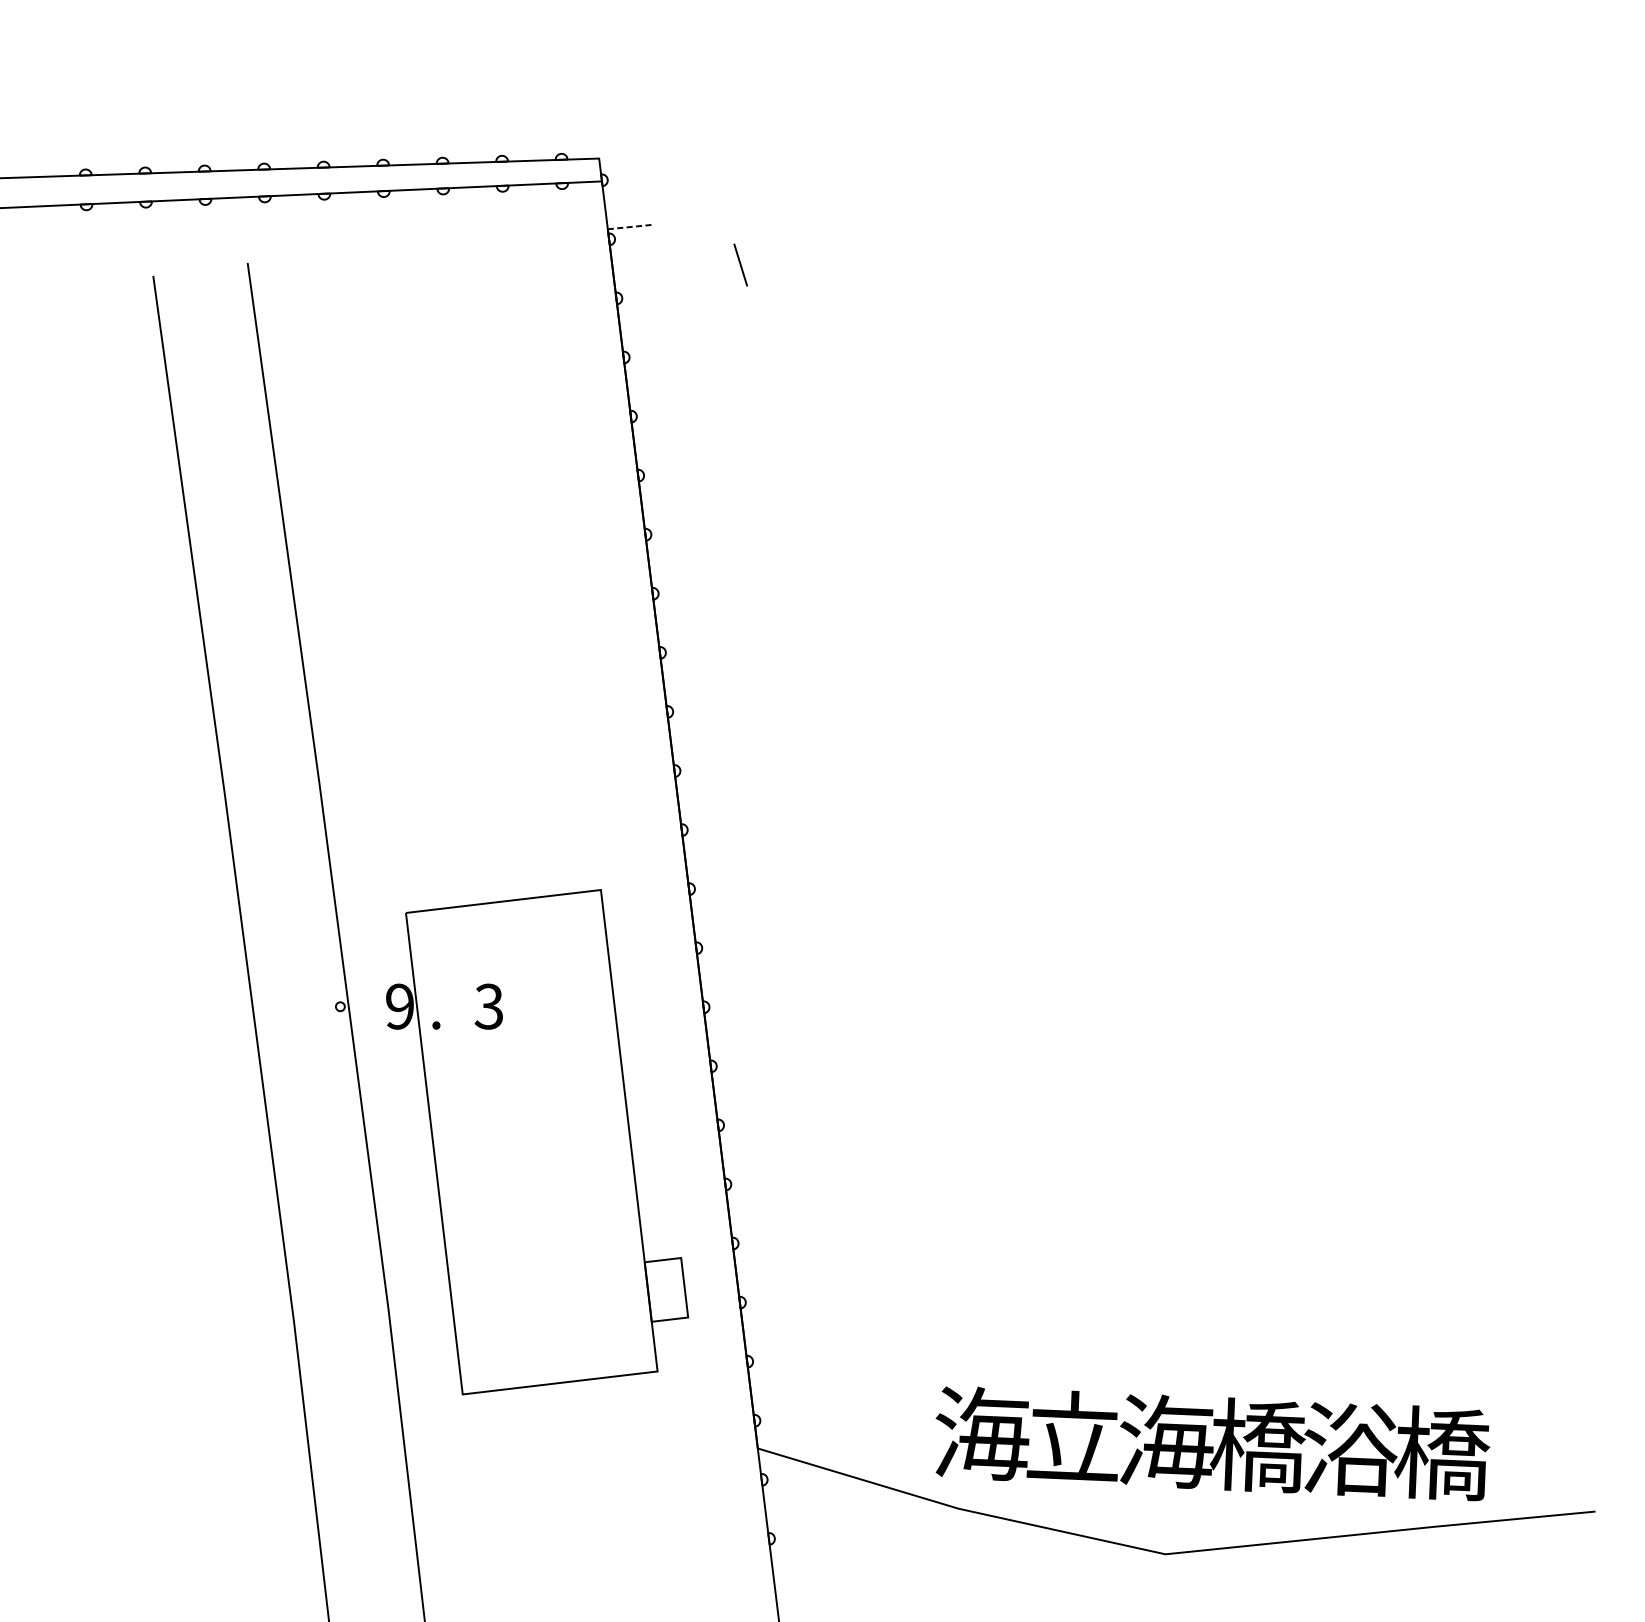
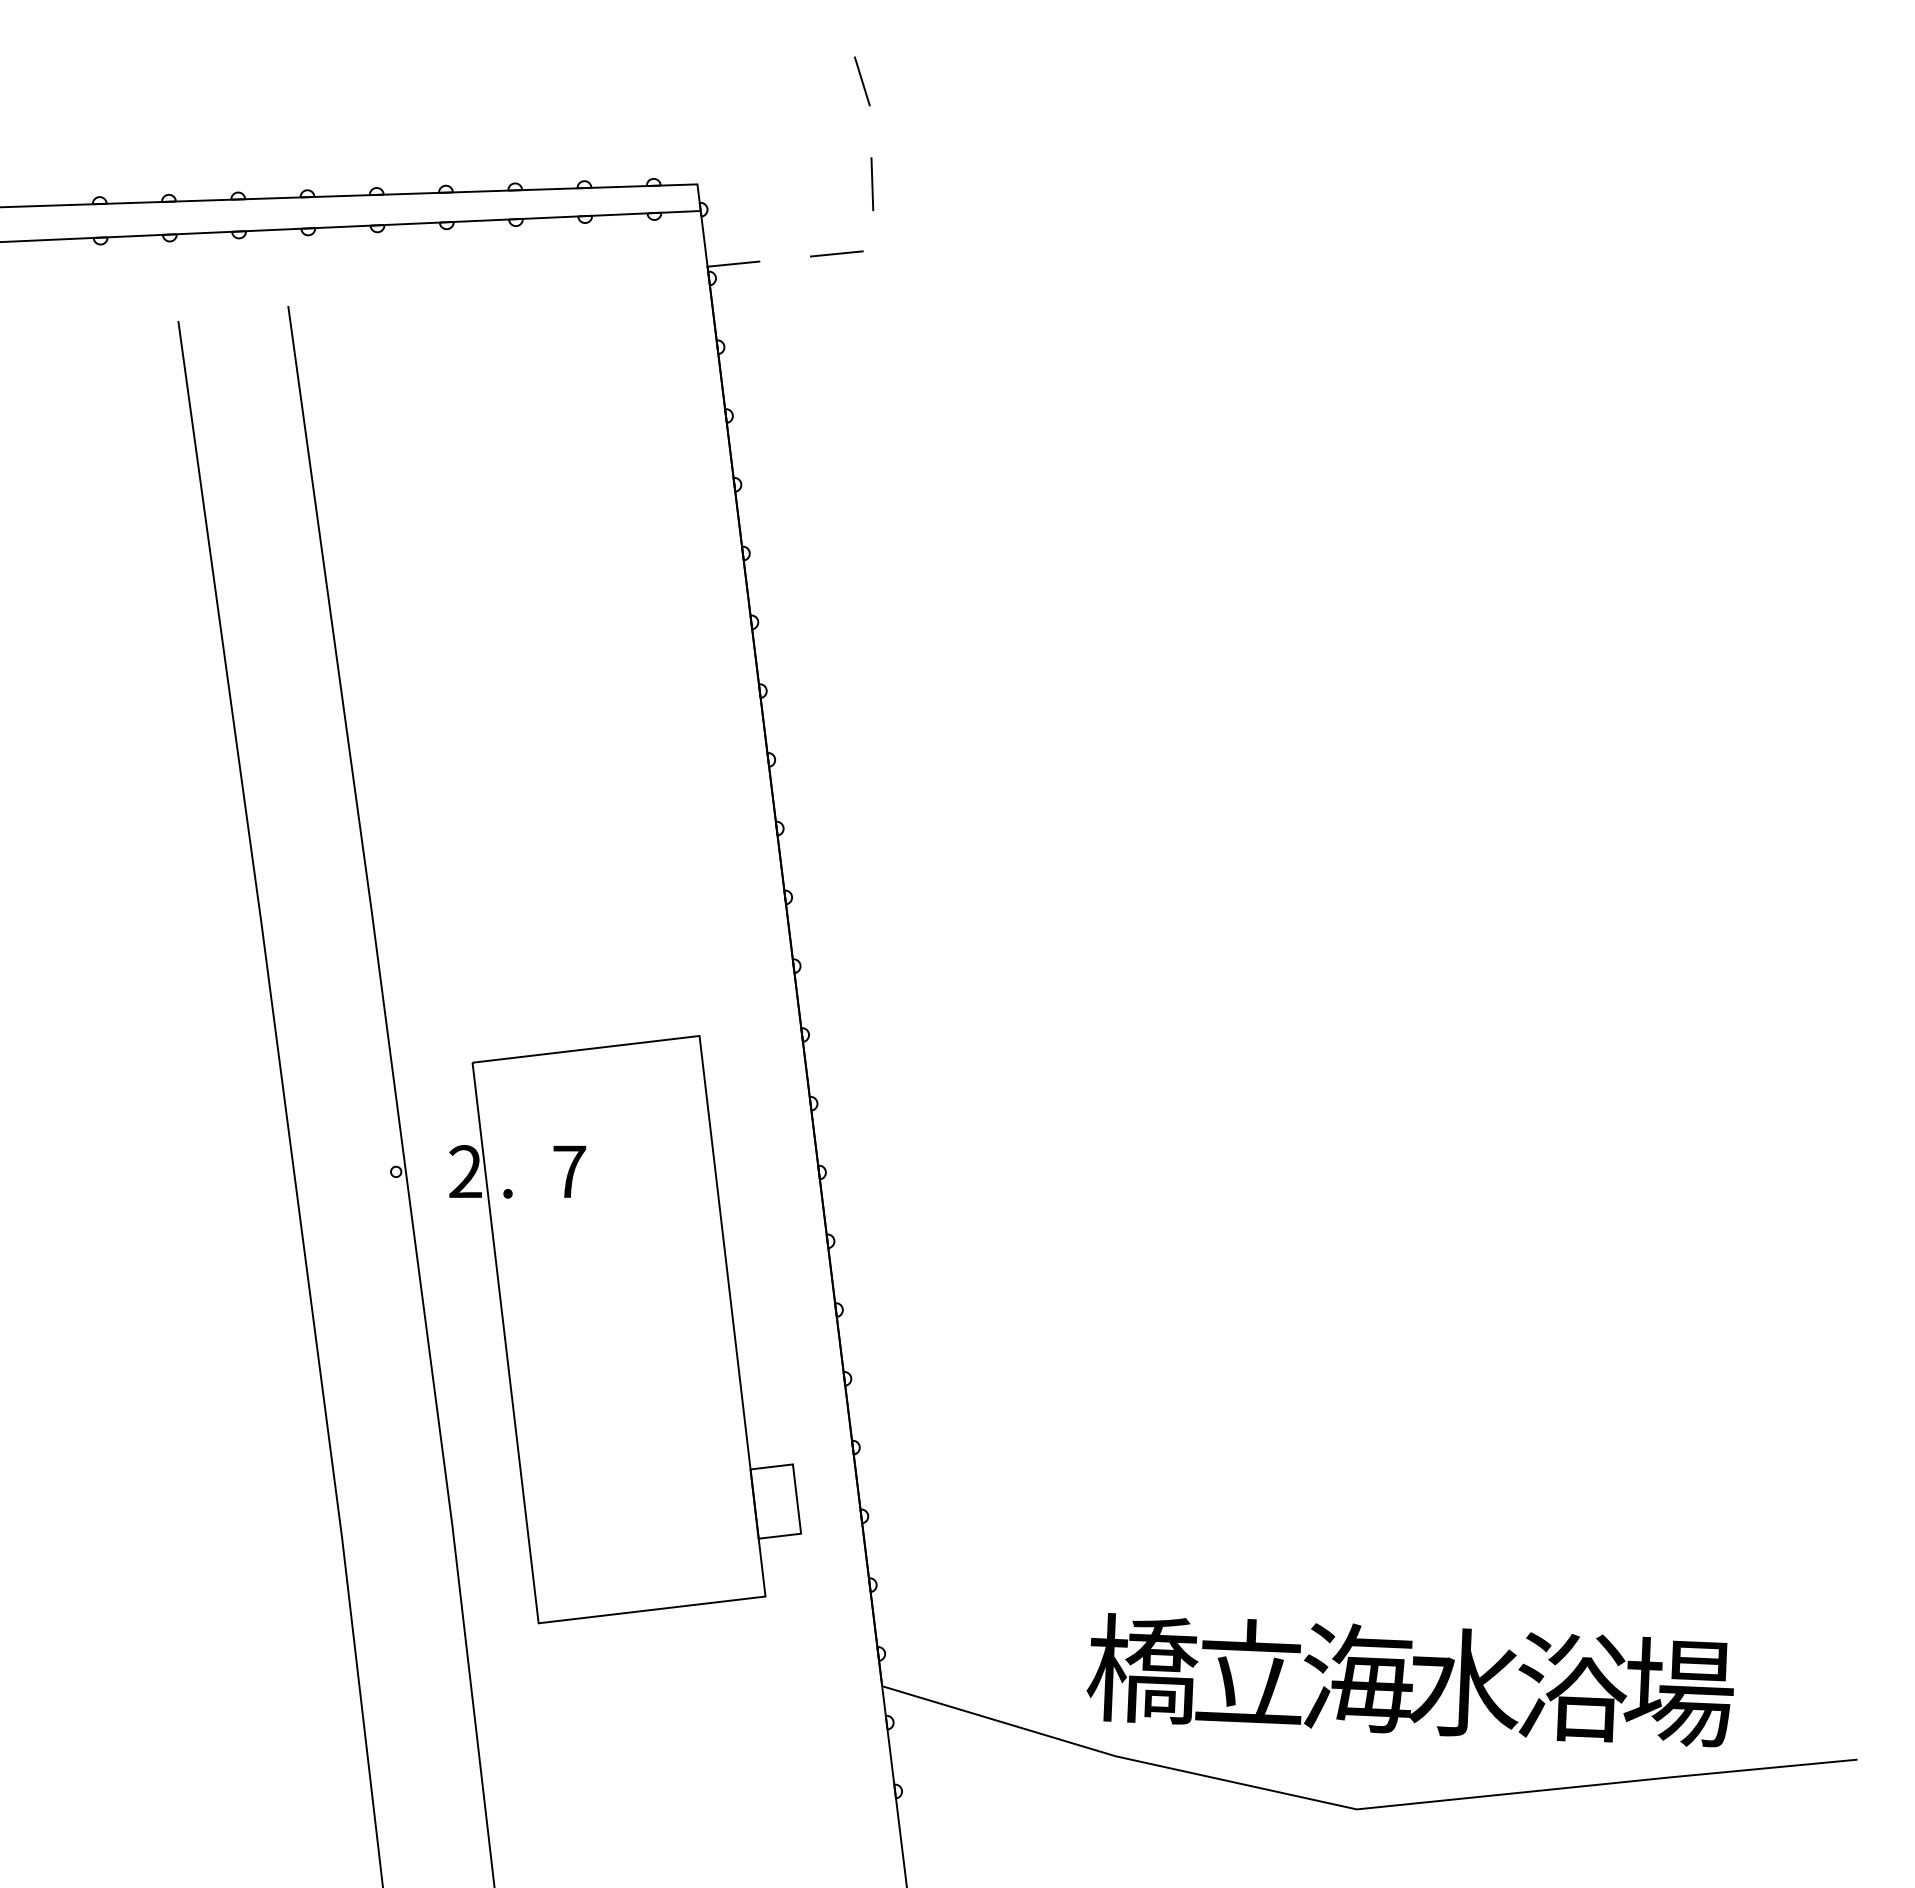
line: (749, 158) -> (872, 184), added
line: (718, 217) -> (836, 253), added
line: (630, 227) -> (733, 264), dashed -> solid
line: (740, 265) -> (862, 81), moved
text: (399, 1006) -> (465, 1171), 9 -> 2
text: (489, 1006) -> (569, 1171), 3 -> 7
text: (981, 1433) -> (1142, 1668), 海 -> 橋
text: (1257, 1445) -> (1464, 1682), 橋 -> 水
text: (1442, 1453) -> (1679, 1691), 橋 -> 場

